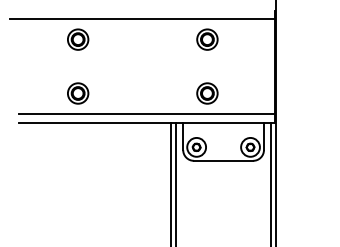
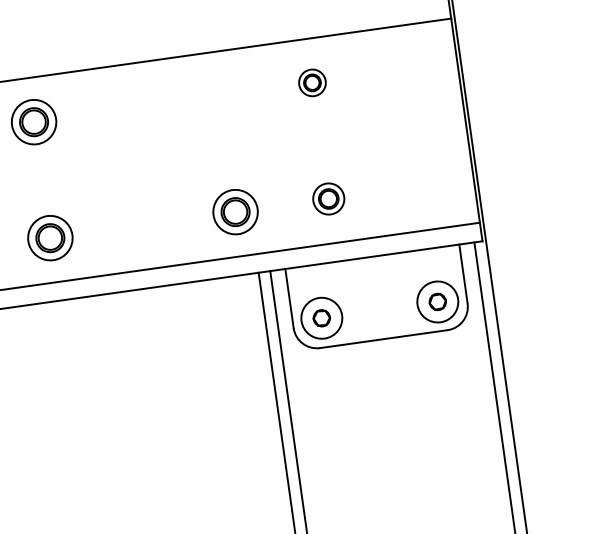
part: (207, 39) -> (312, 82), size x0.6
part: (164, 93) -> (236, 211), added
part: (207, 93) -> (328, 198), size x0.7

